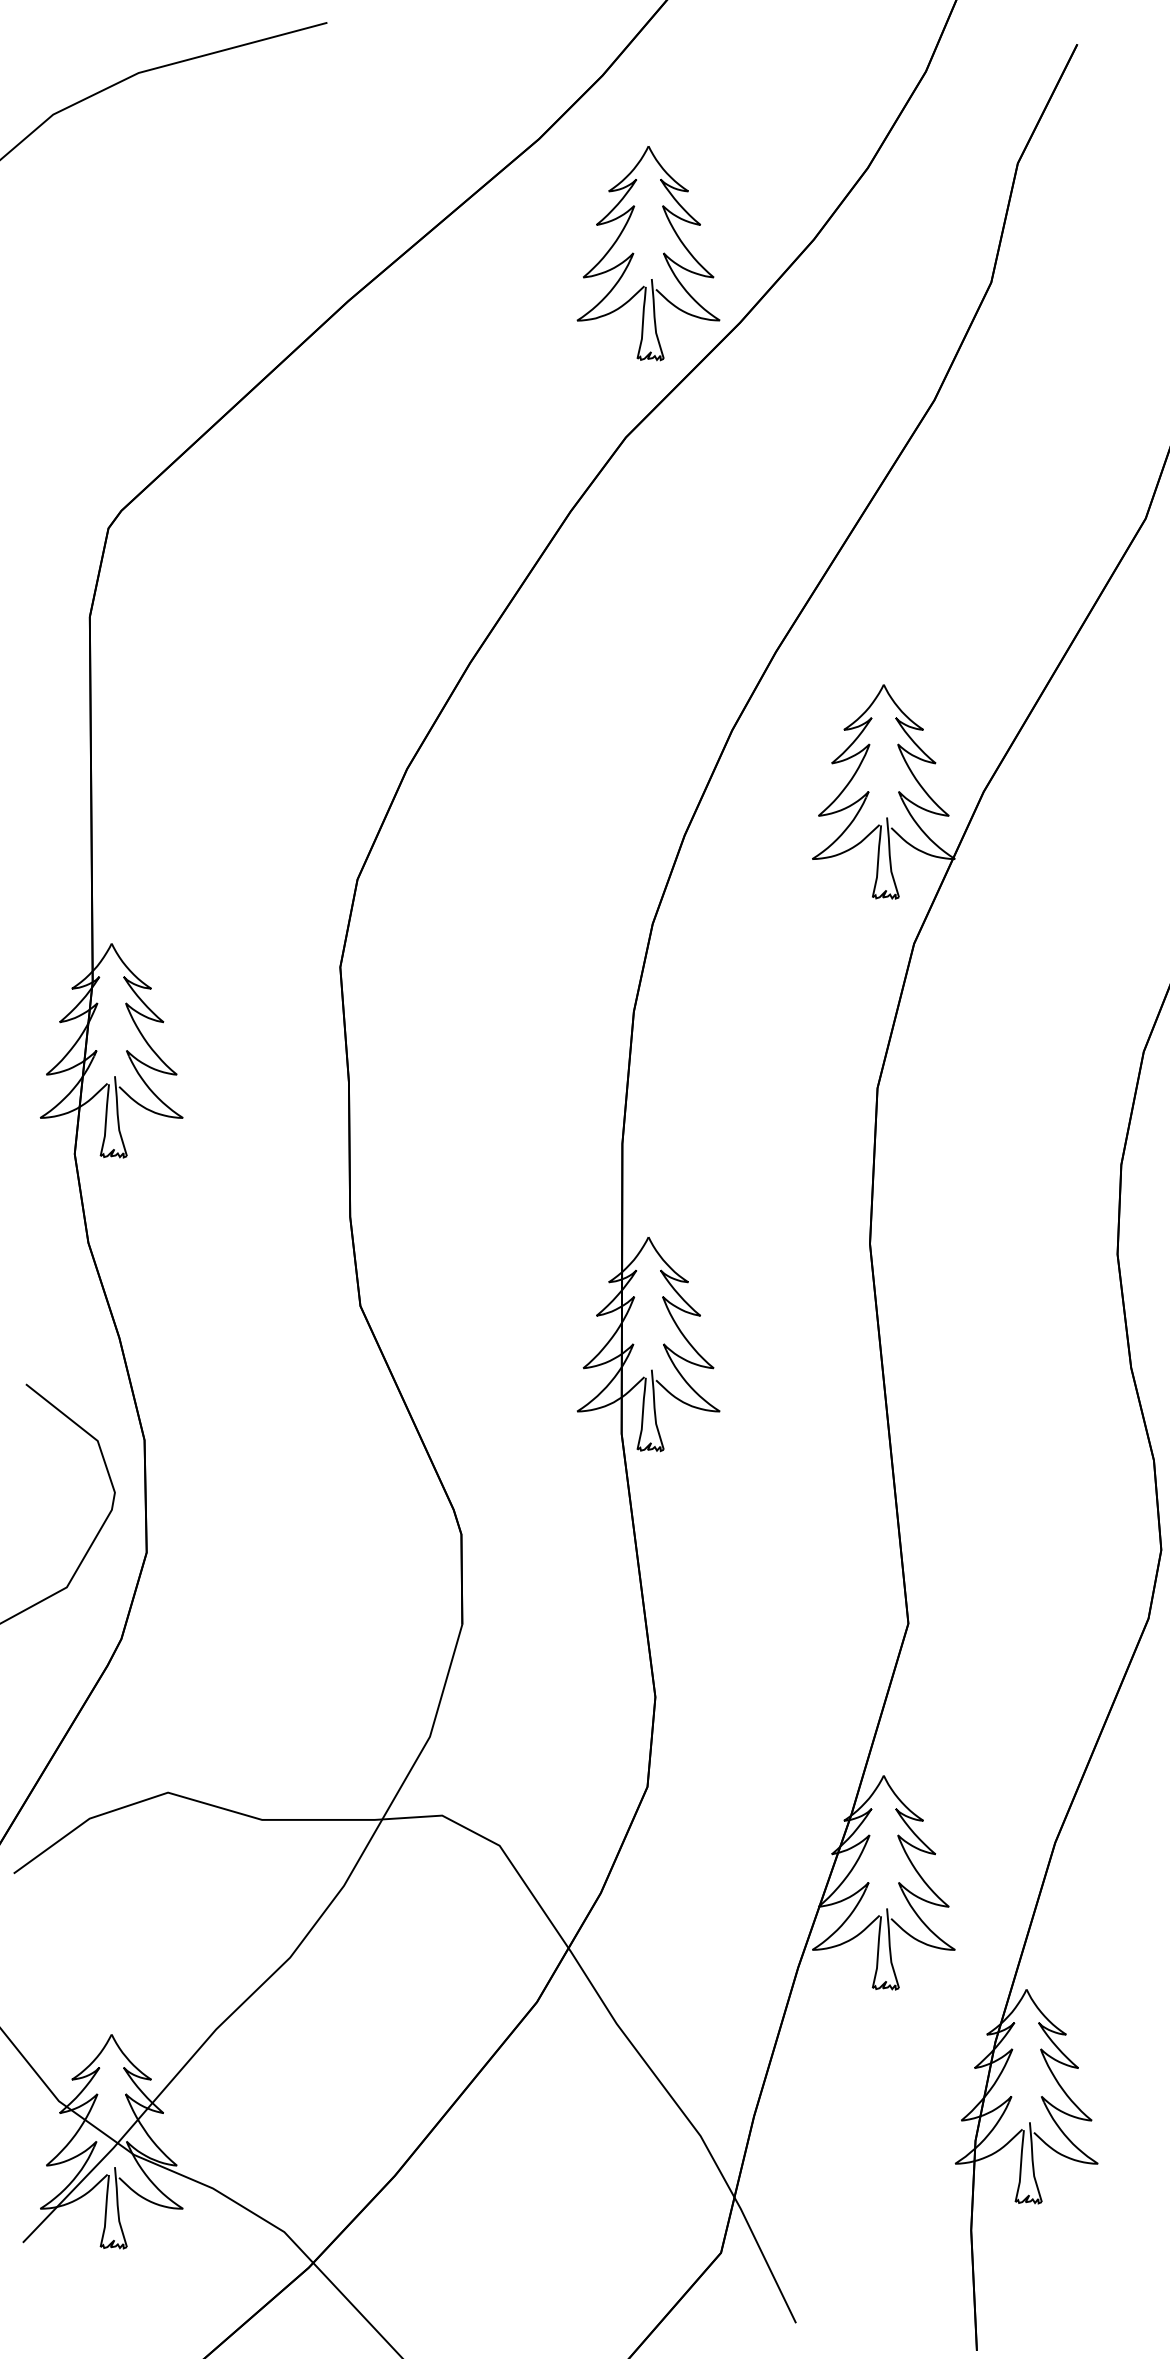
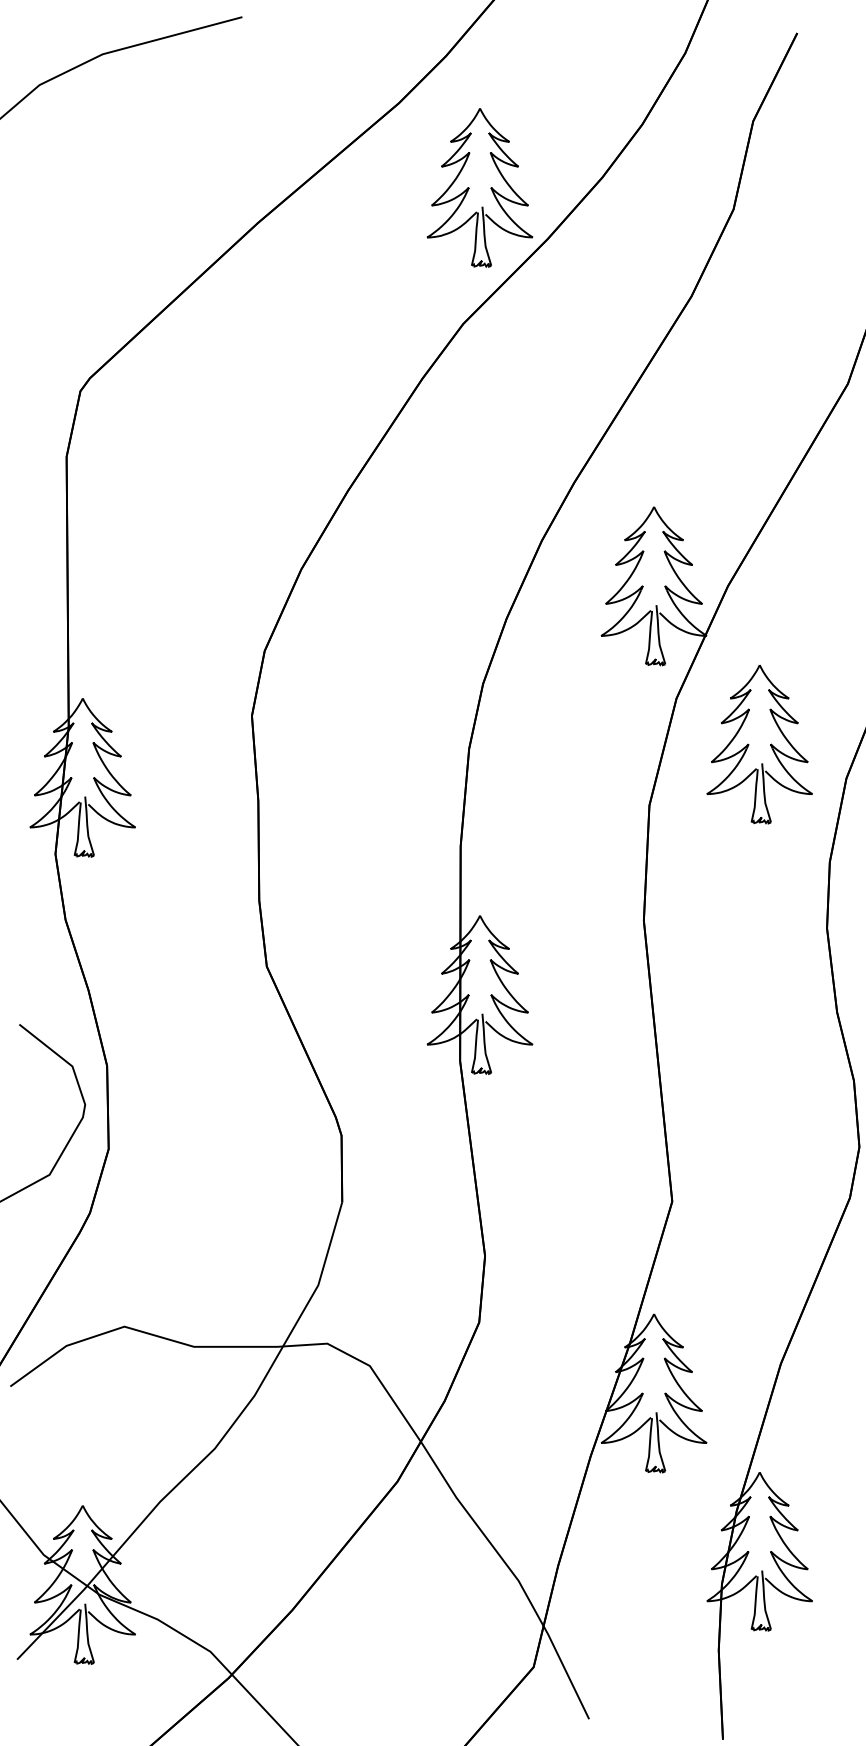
part: (1012, 1005) -> (749, 744), added

